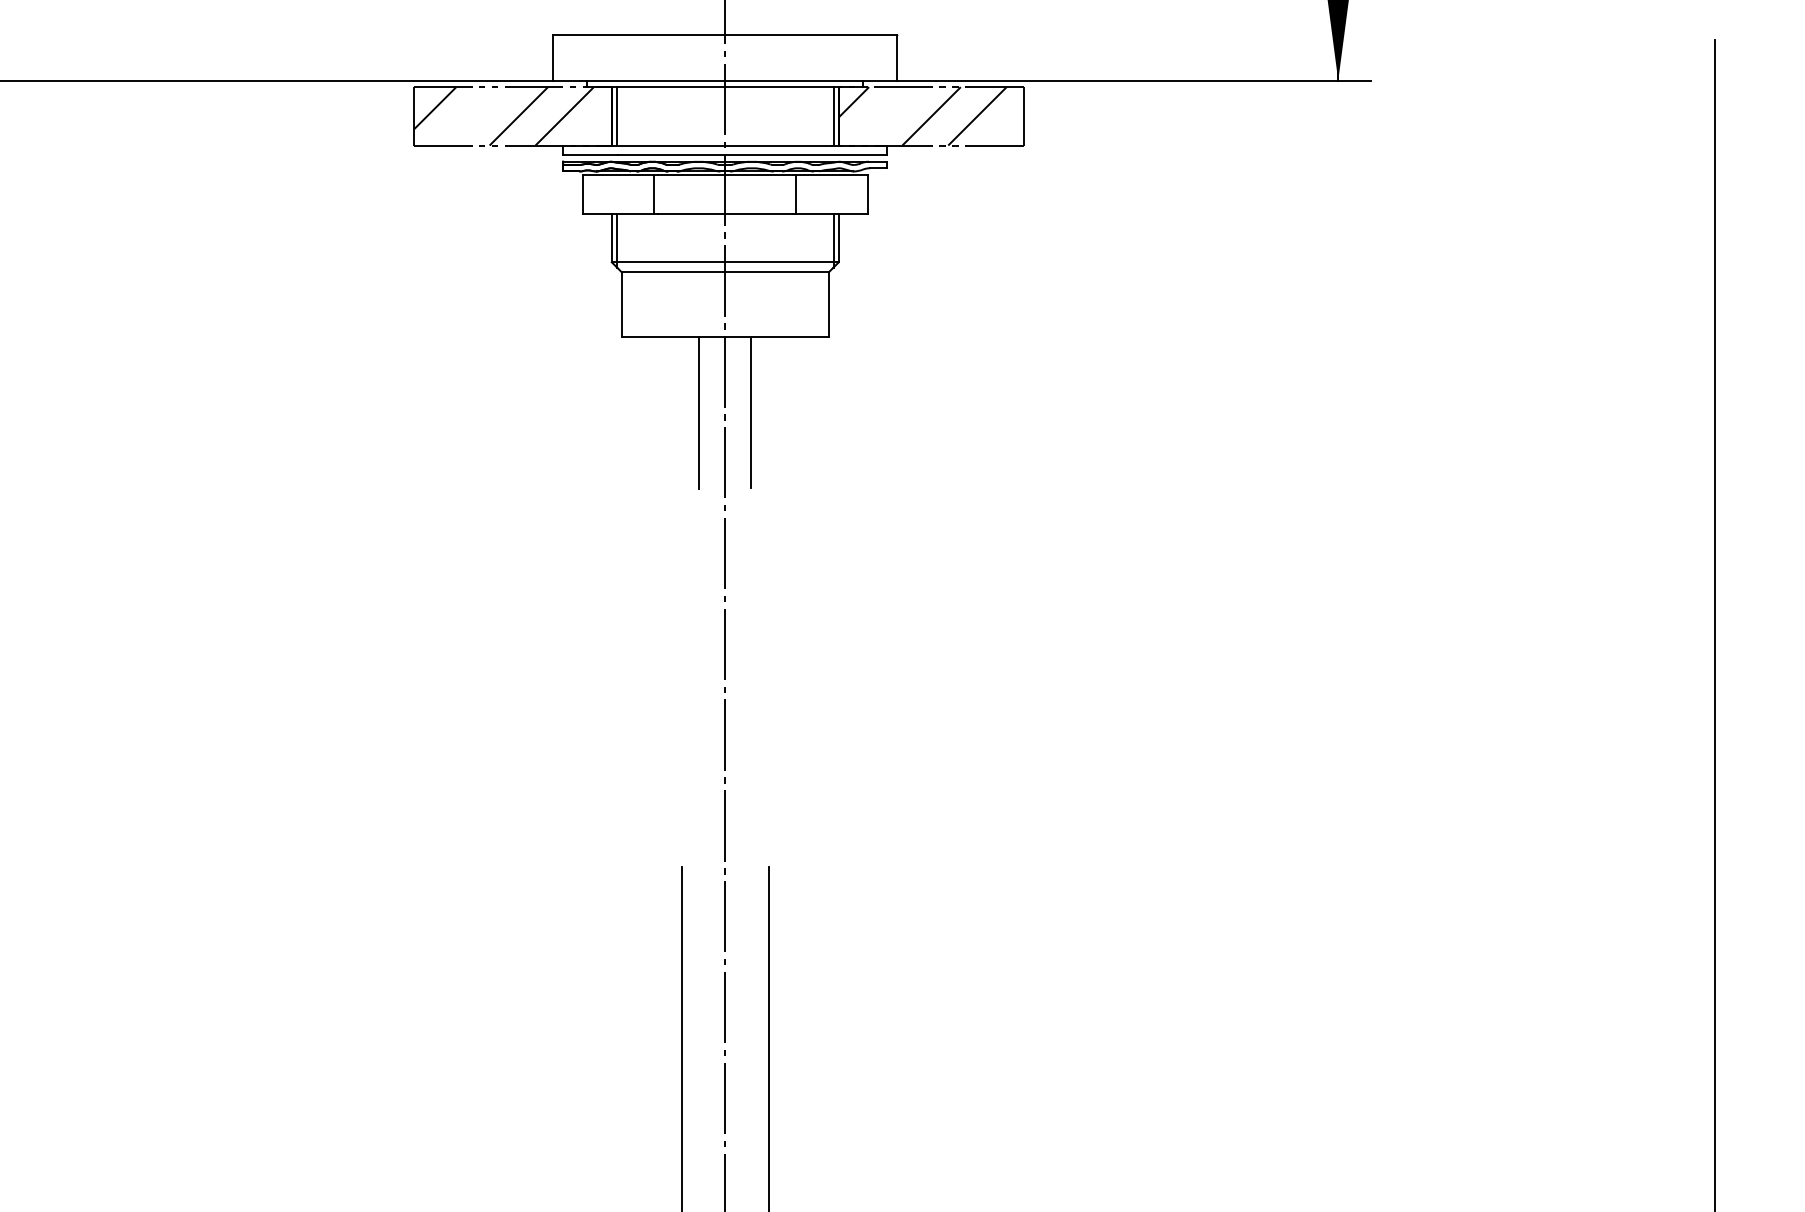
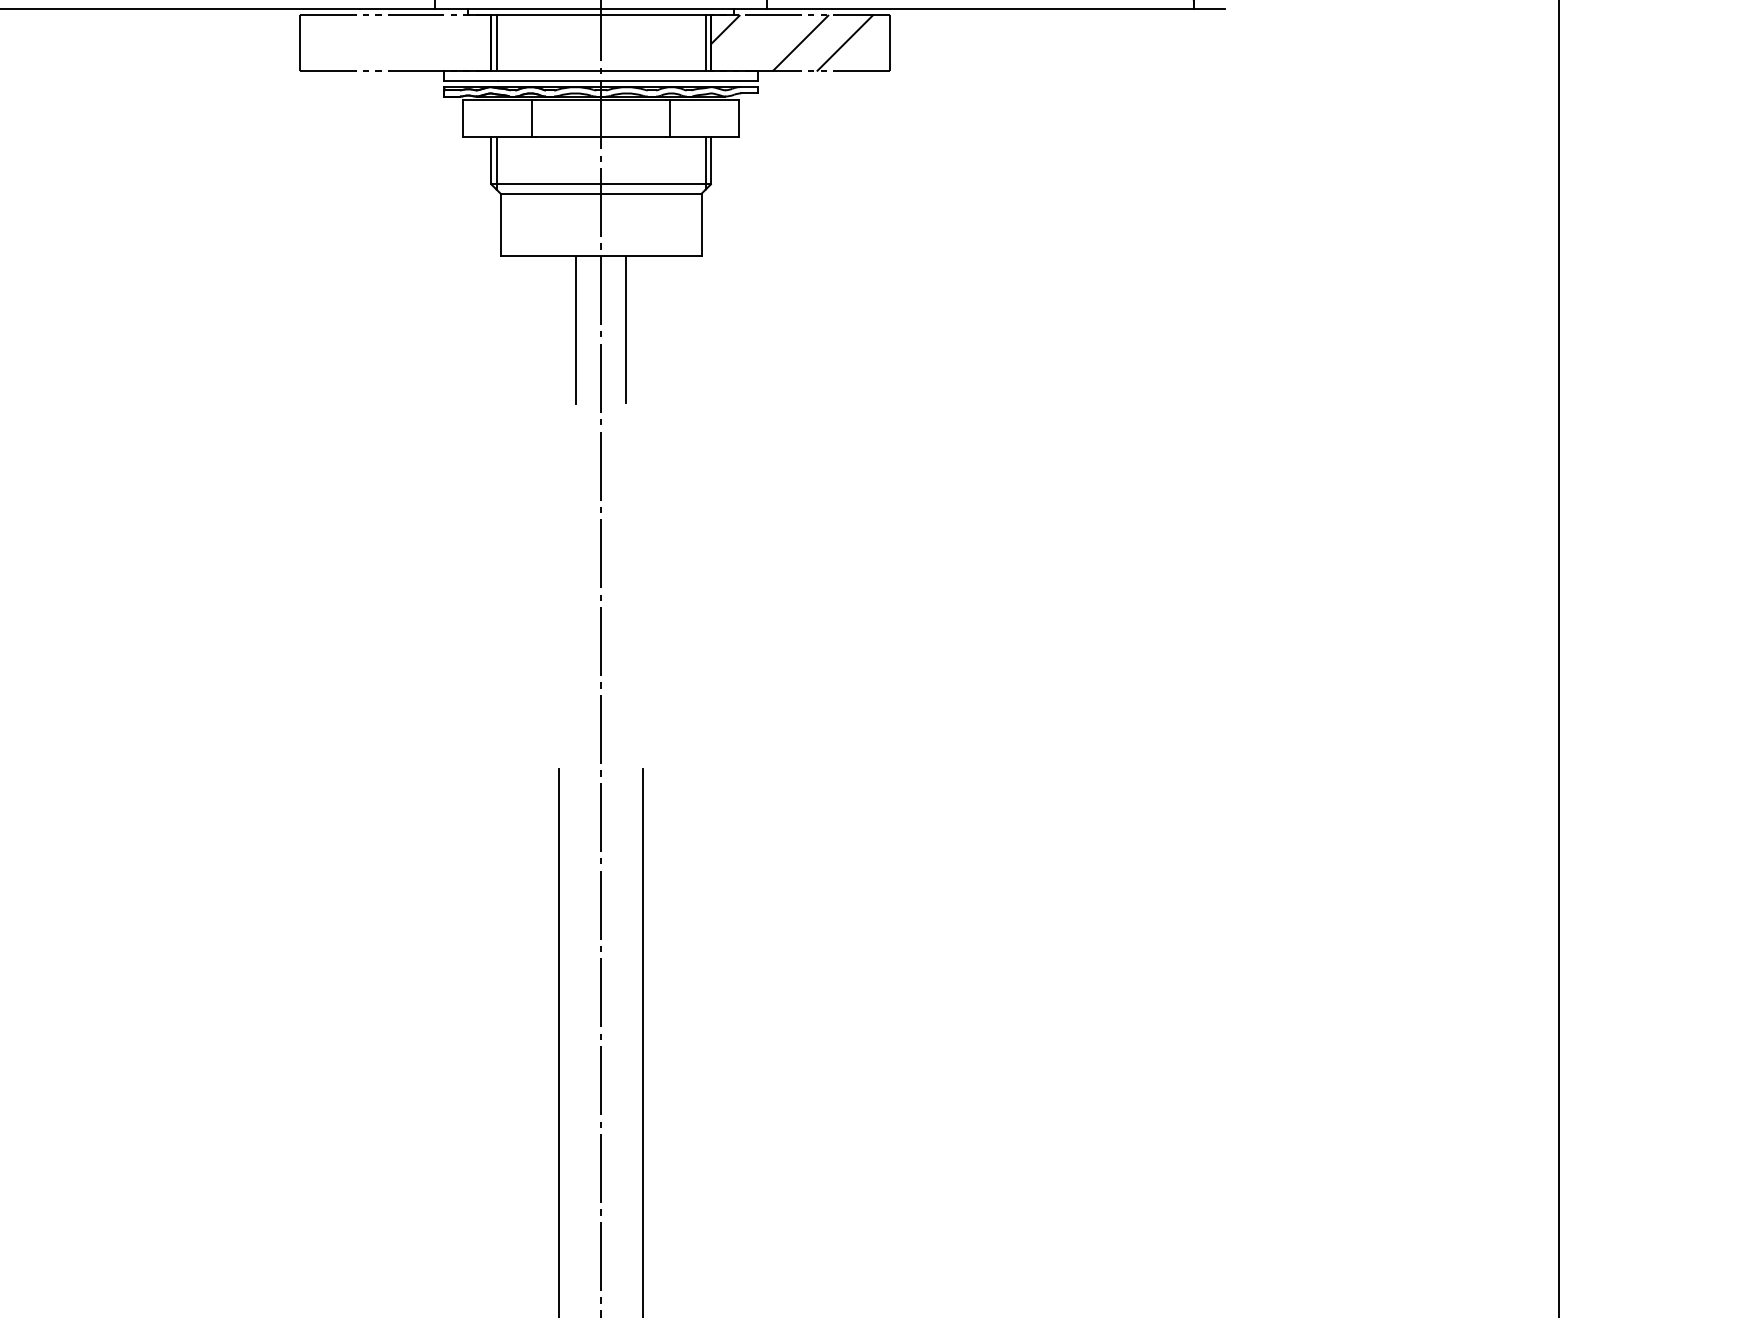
hatch: (504, 116) -> (387, 43), removed

